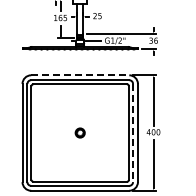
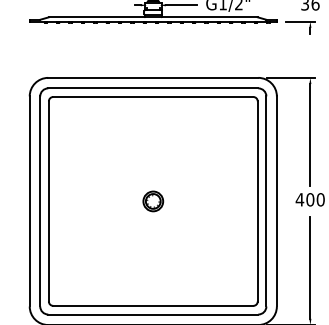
line: (80, 75) -> (153, 78), dashed -> solid
line: (133, 133) -> (267, 202), dashed -> solid

